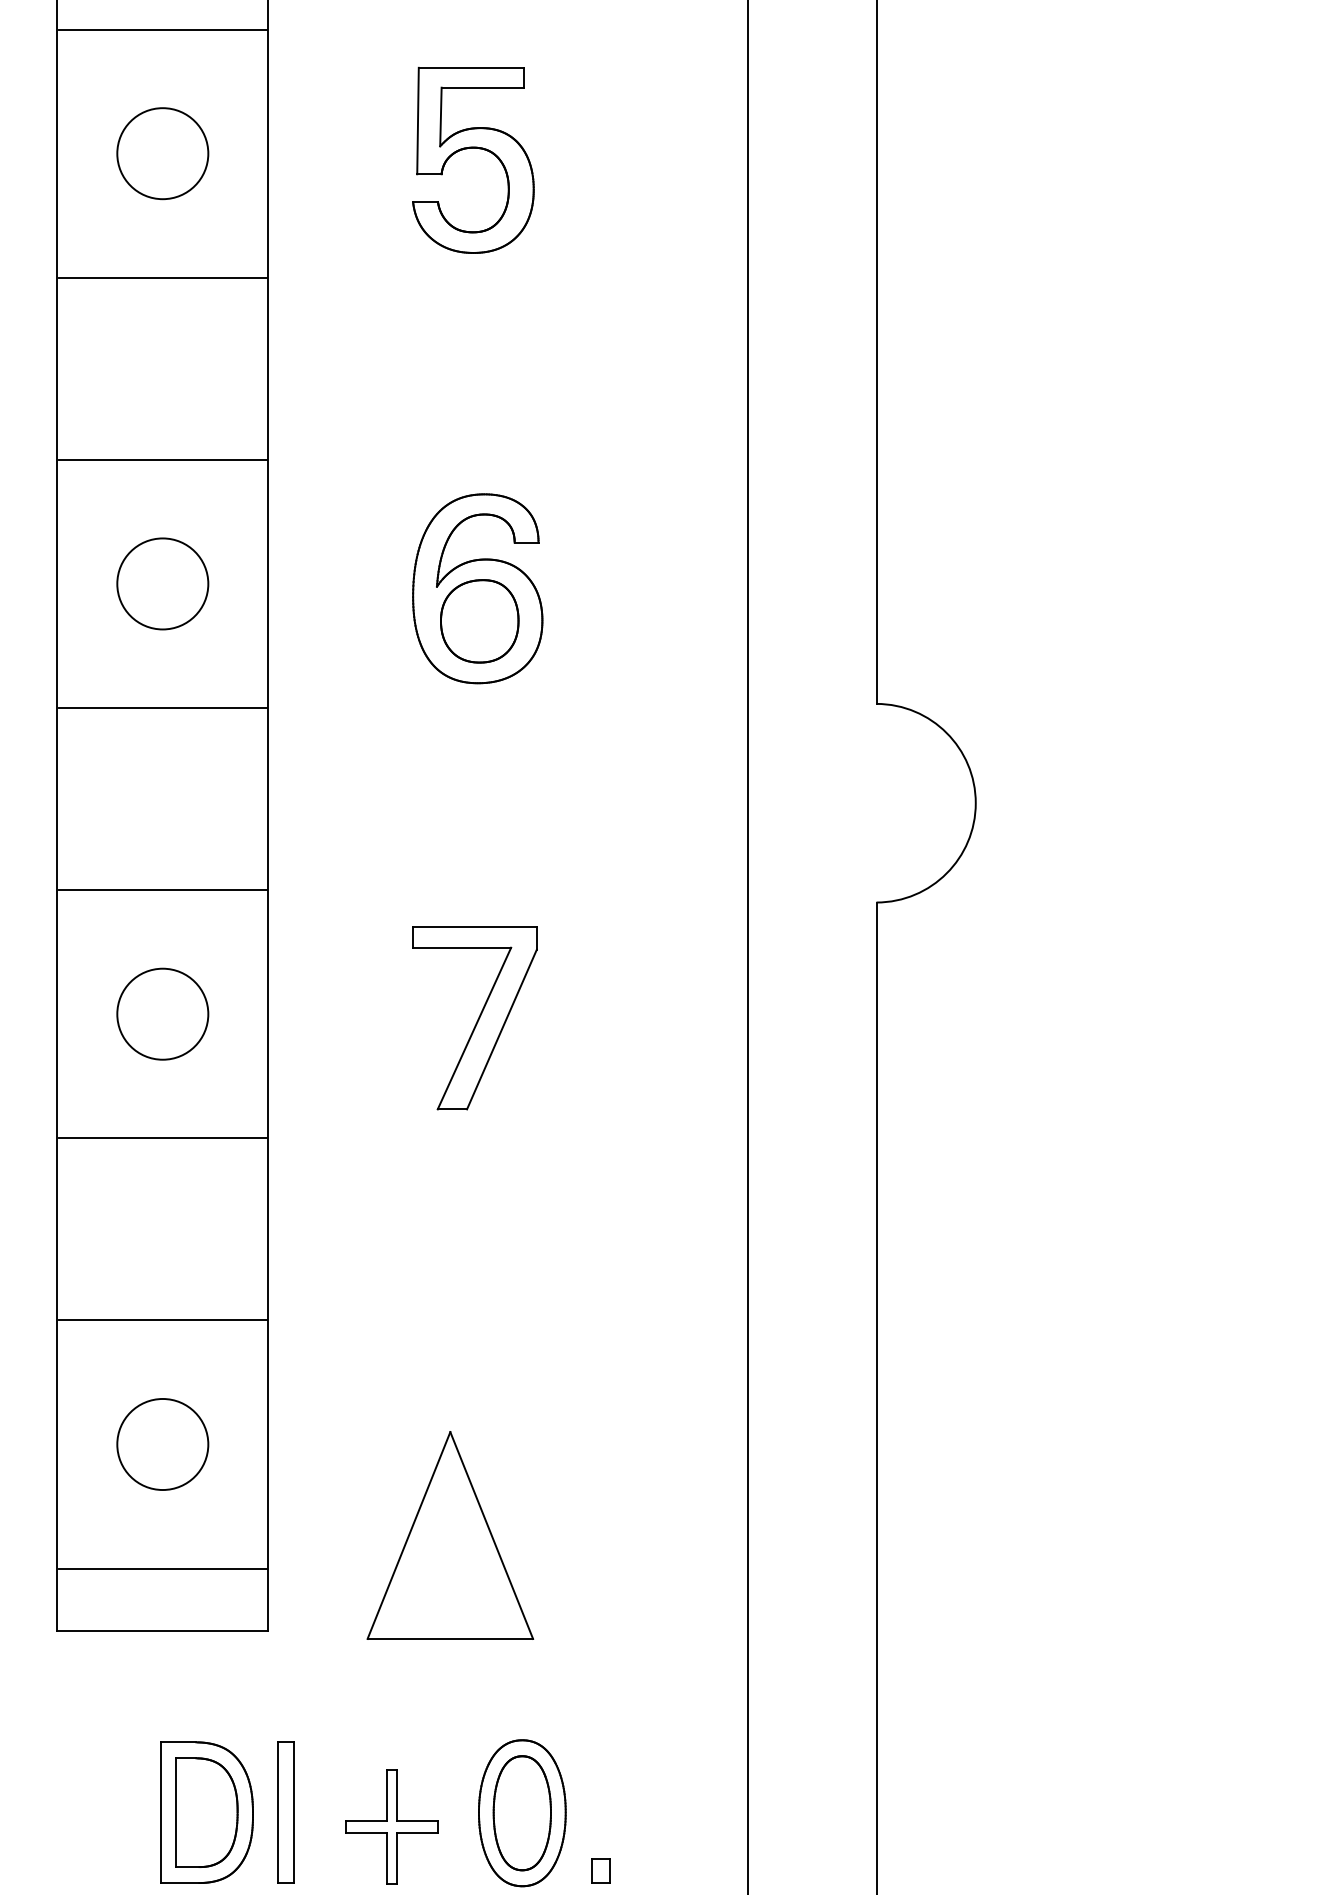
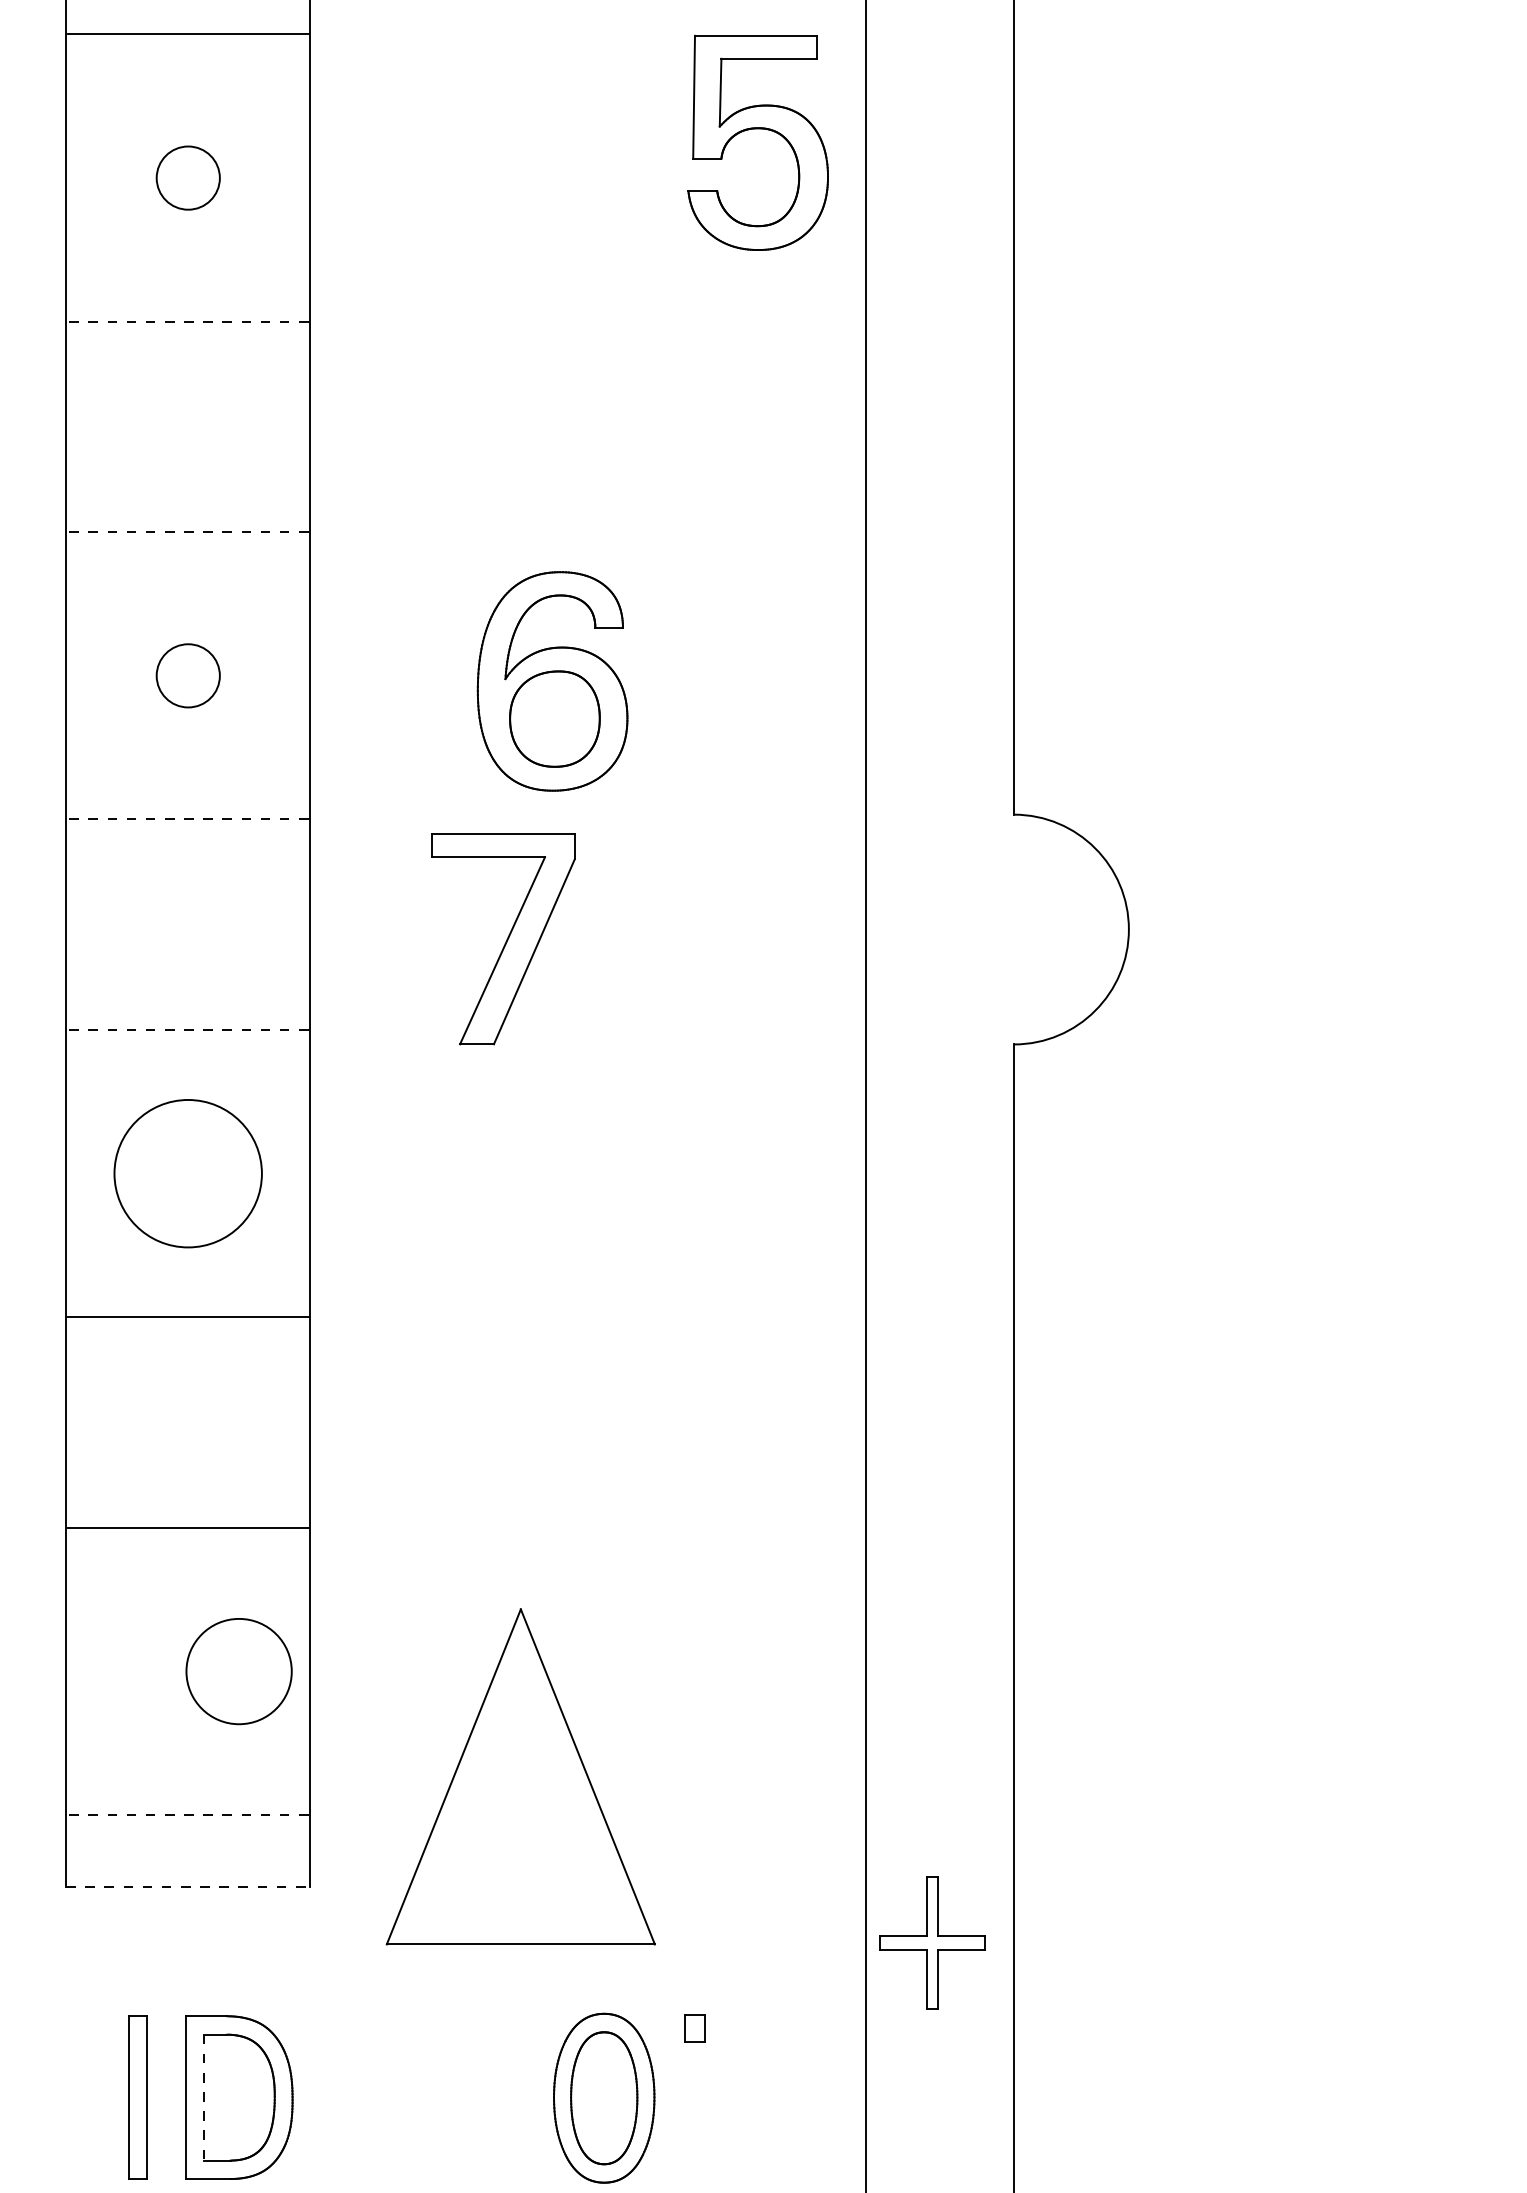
part: (473, 148) -> (758, 129), moved
circle: (162, 153) -> (187, 177), size x0.6
line: (162, 277) -> (187, 321), solid -> dashed
line: (162, 459) -> (187, 531), solid -> dashed
circle: (162, 583) -> (187, 675), size x0.6
line: (162, 708) -> (187, 819), solid -> dashed
line: (162, 890) -> (187, 1030), solid -> dashed
circle: (162, 1013) -> (187, 1172), size x1.4
part: (474, 1018) -> (502, 939), moved
circle: (162, 1444) -> (238, 1671), moved
part: (450, 1535) -> (521, 1776), size x1.4
line: (162, 1568) -> (187, 1815), solid -> dashed
line: (163, 1630) -> (188, 1886), solid -> dashed
part: (285, 1812) -> (136, 2097), moved
line: (176, 1813) -> (204, 2098), solid -> dashed
part: (391, 1826) -> (931, 1942), moved
part: (600, 1870) -> (694, 2027), moved

